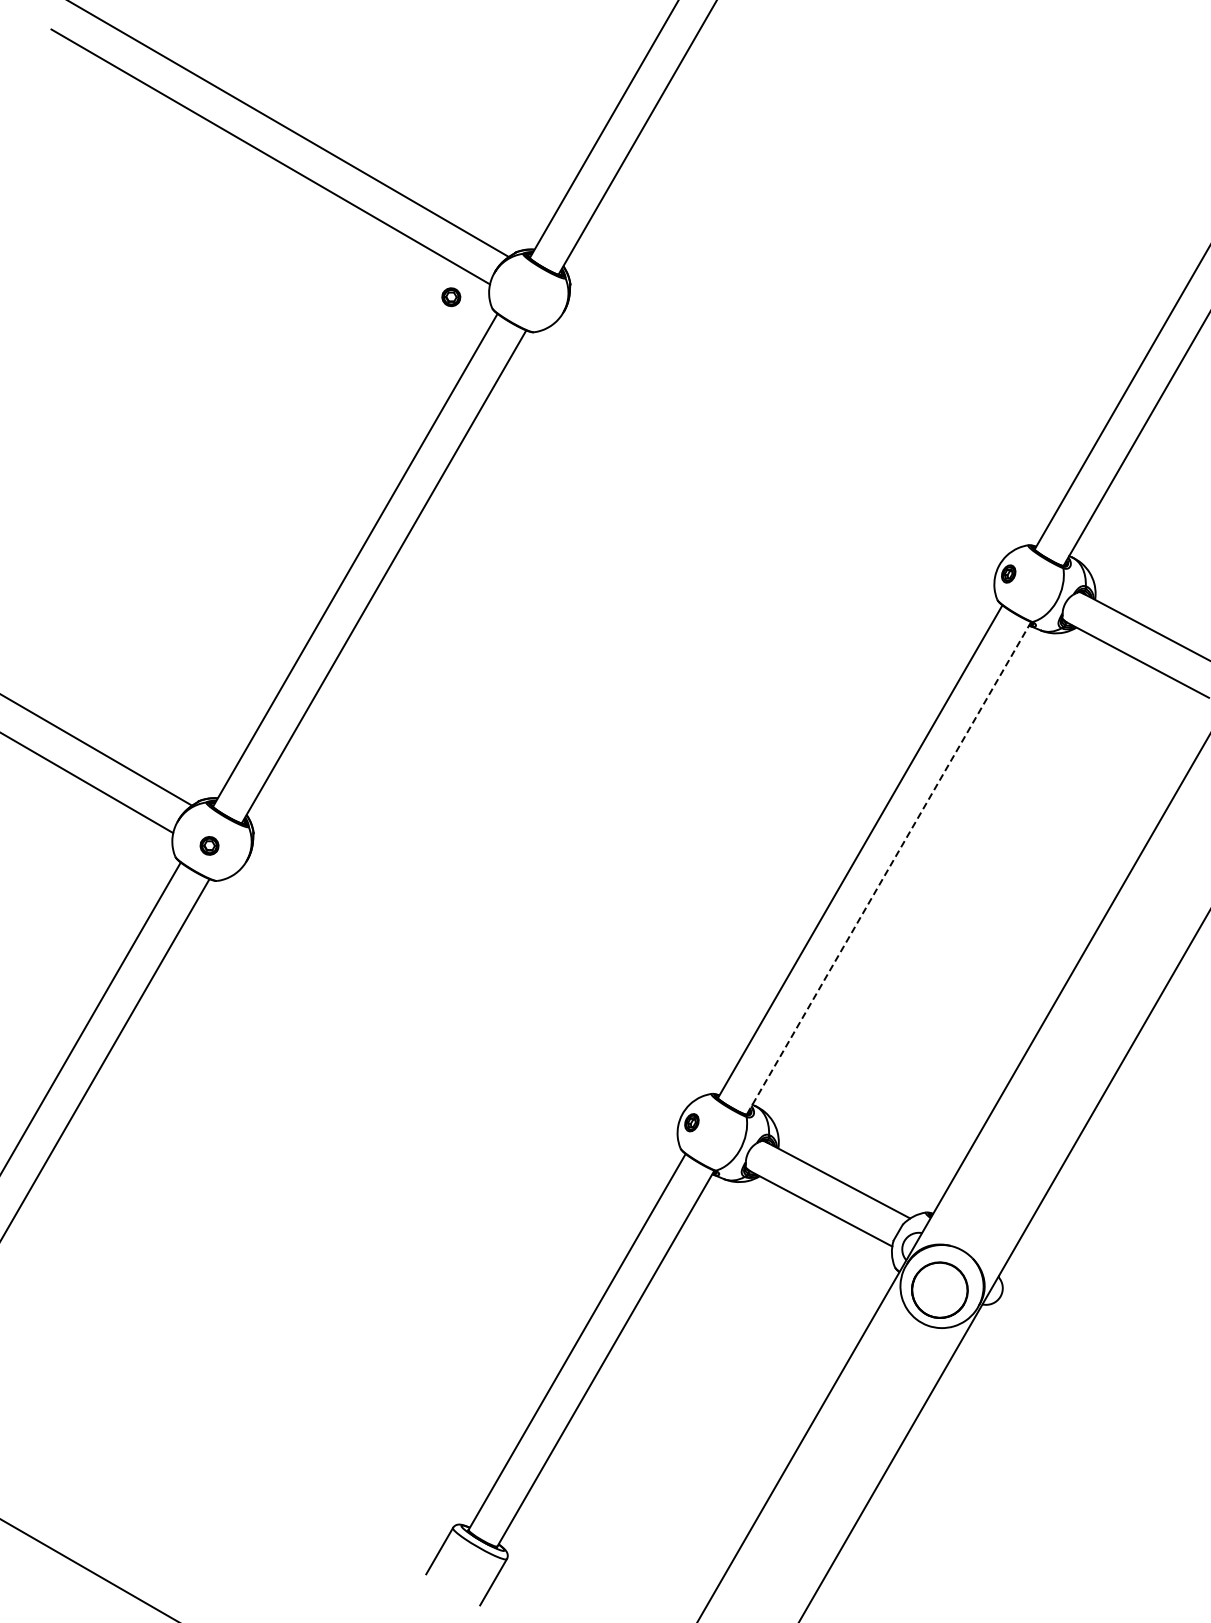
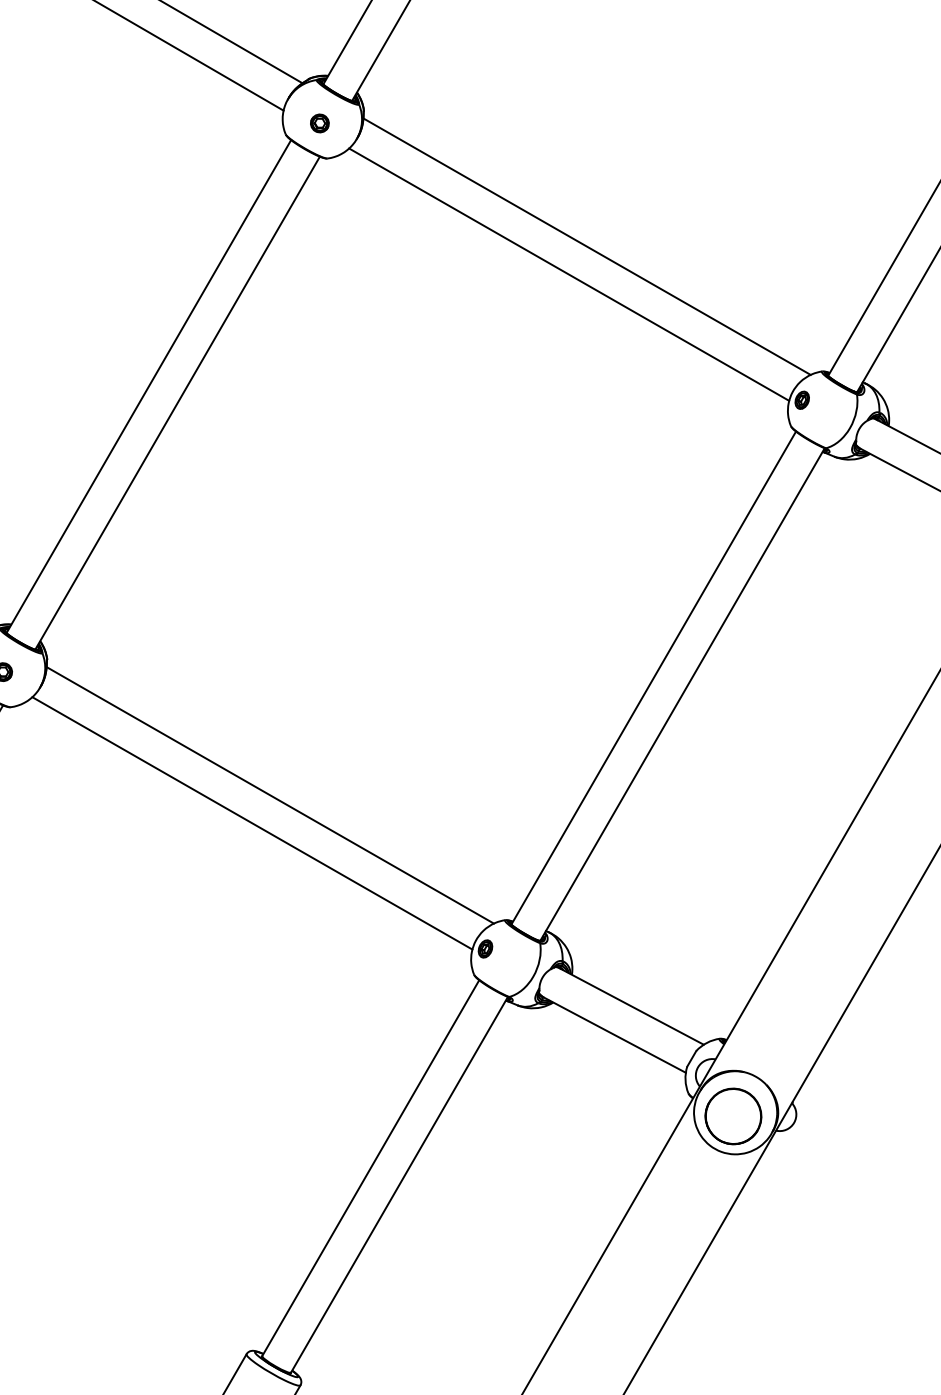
part: (451, 297) -> (320, 123), moved
line: (793, 420) -> (587, 246), added
line: (775, 448) -> (569, 274), added
line: (888, 868) -> (682, 694), dashed -> solid
line: (476, 968) -> (270, 794), added
line: (458, 996) -> (252, 822), added

